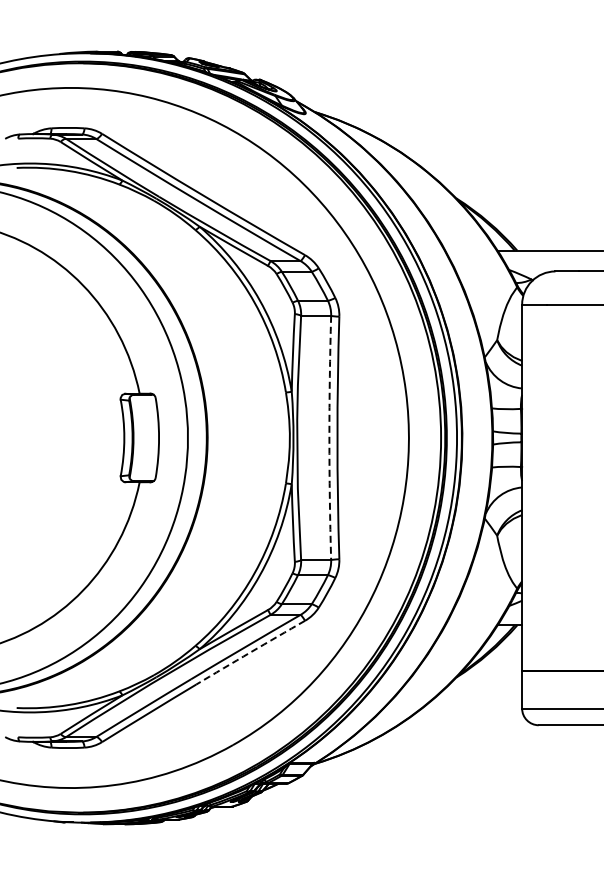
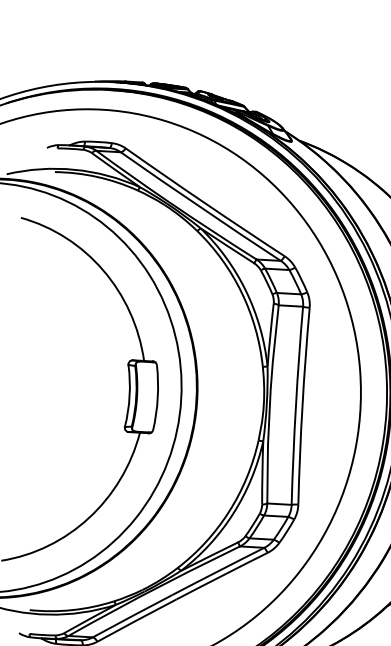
arc: (329, 437) -> (296, 405), dashed -> solid
arc: (250, 652) -> (221, 576), dashed -> solid

